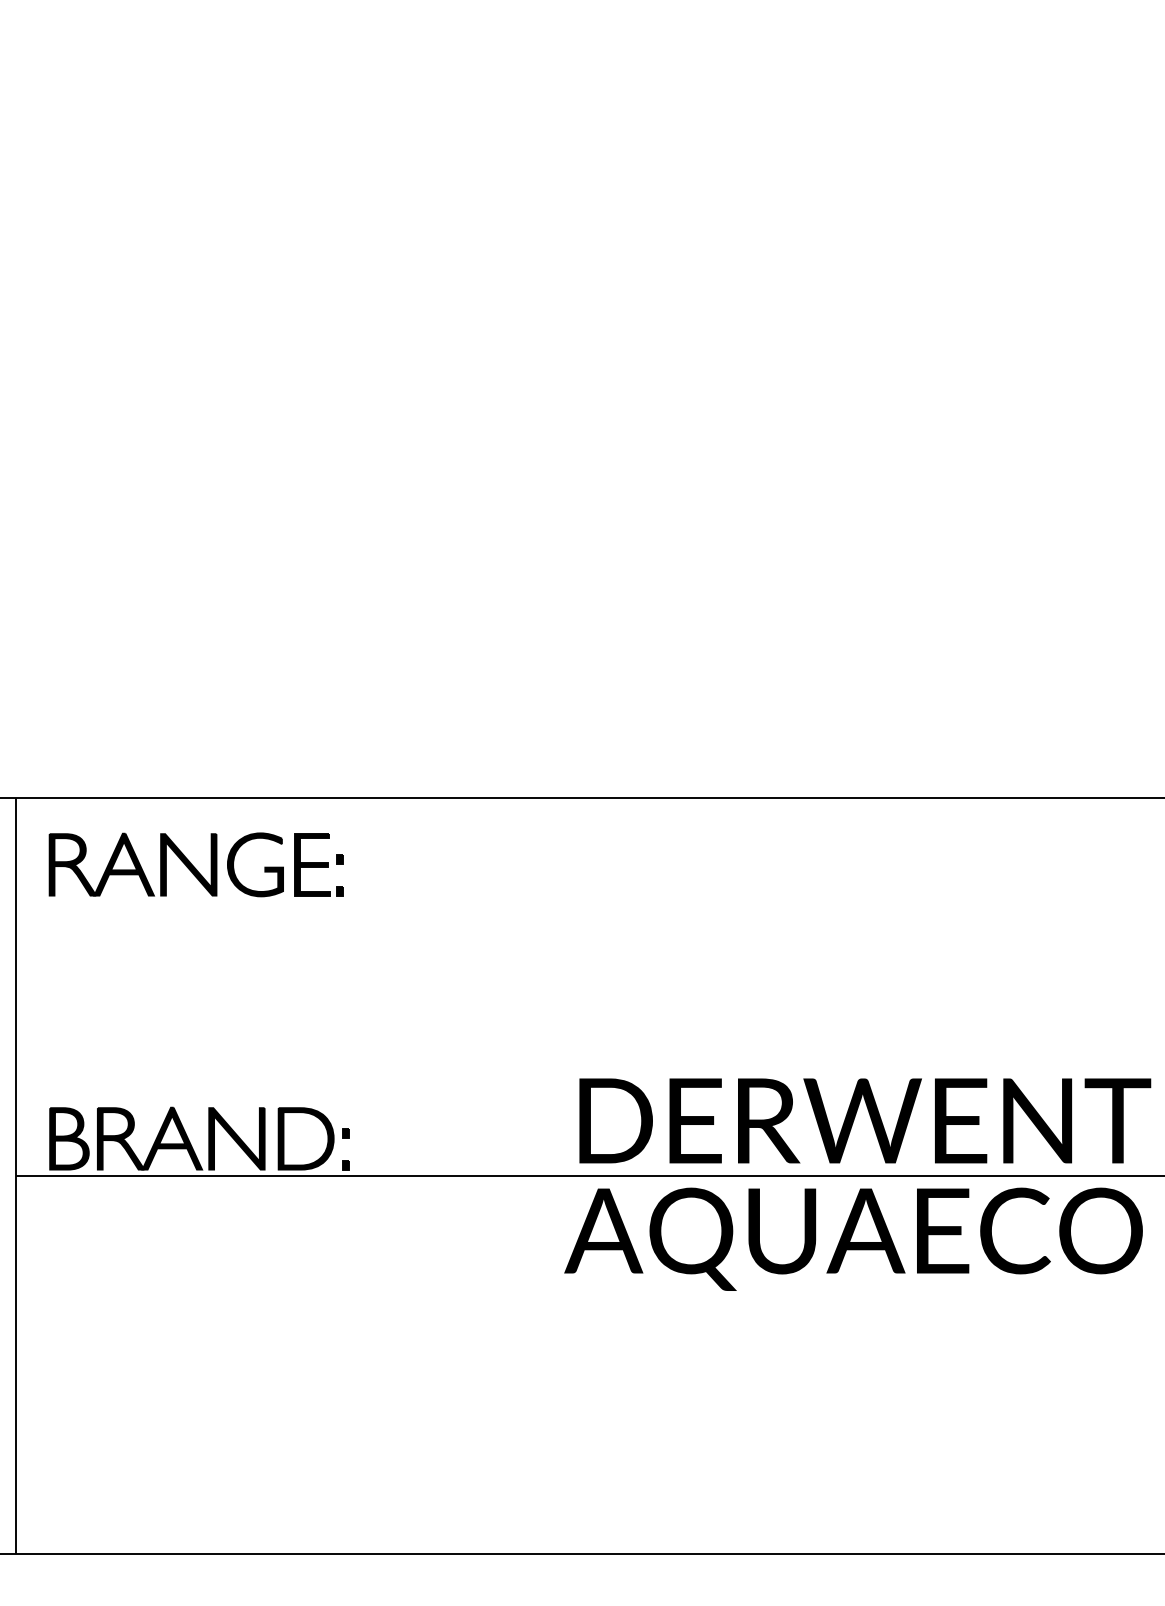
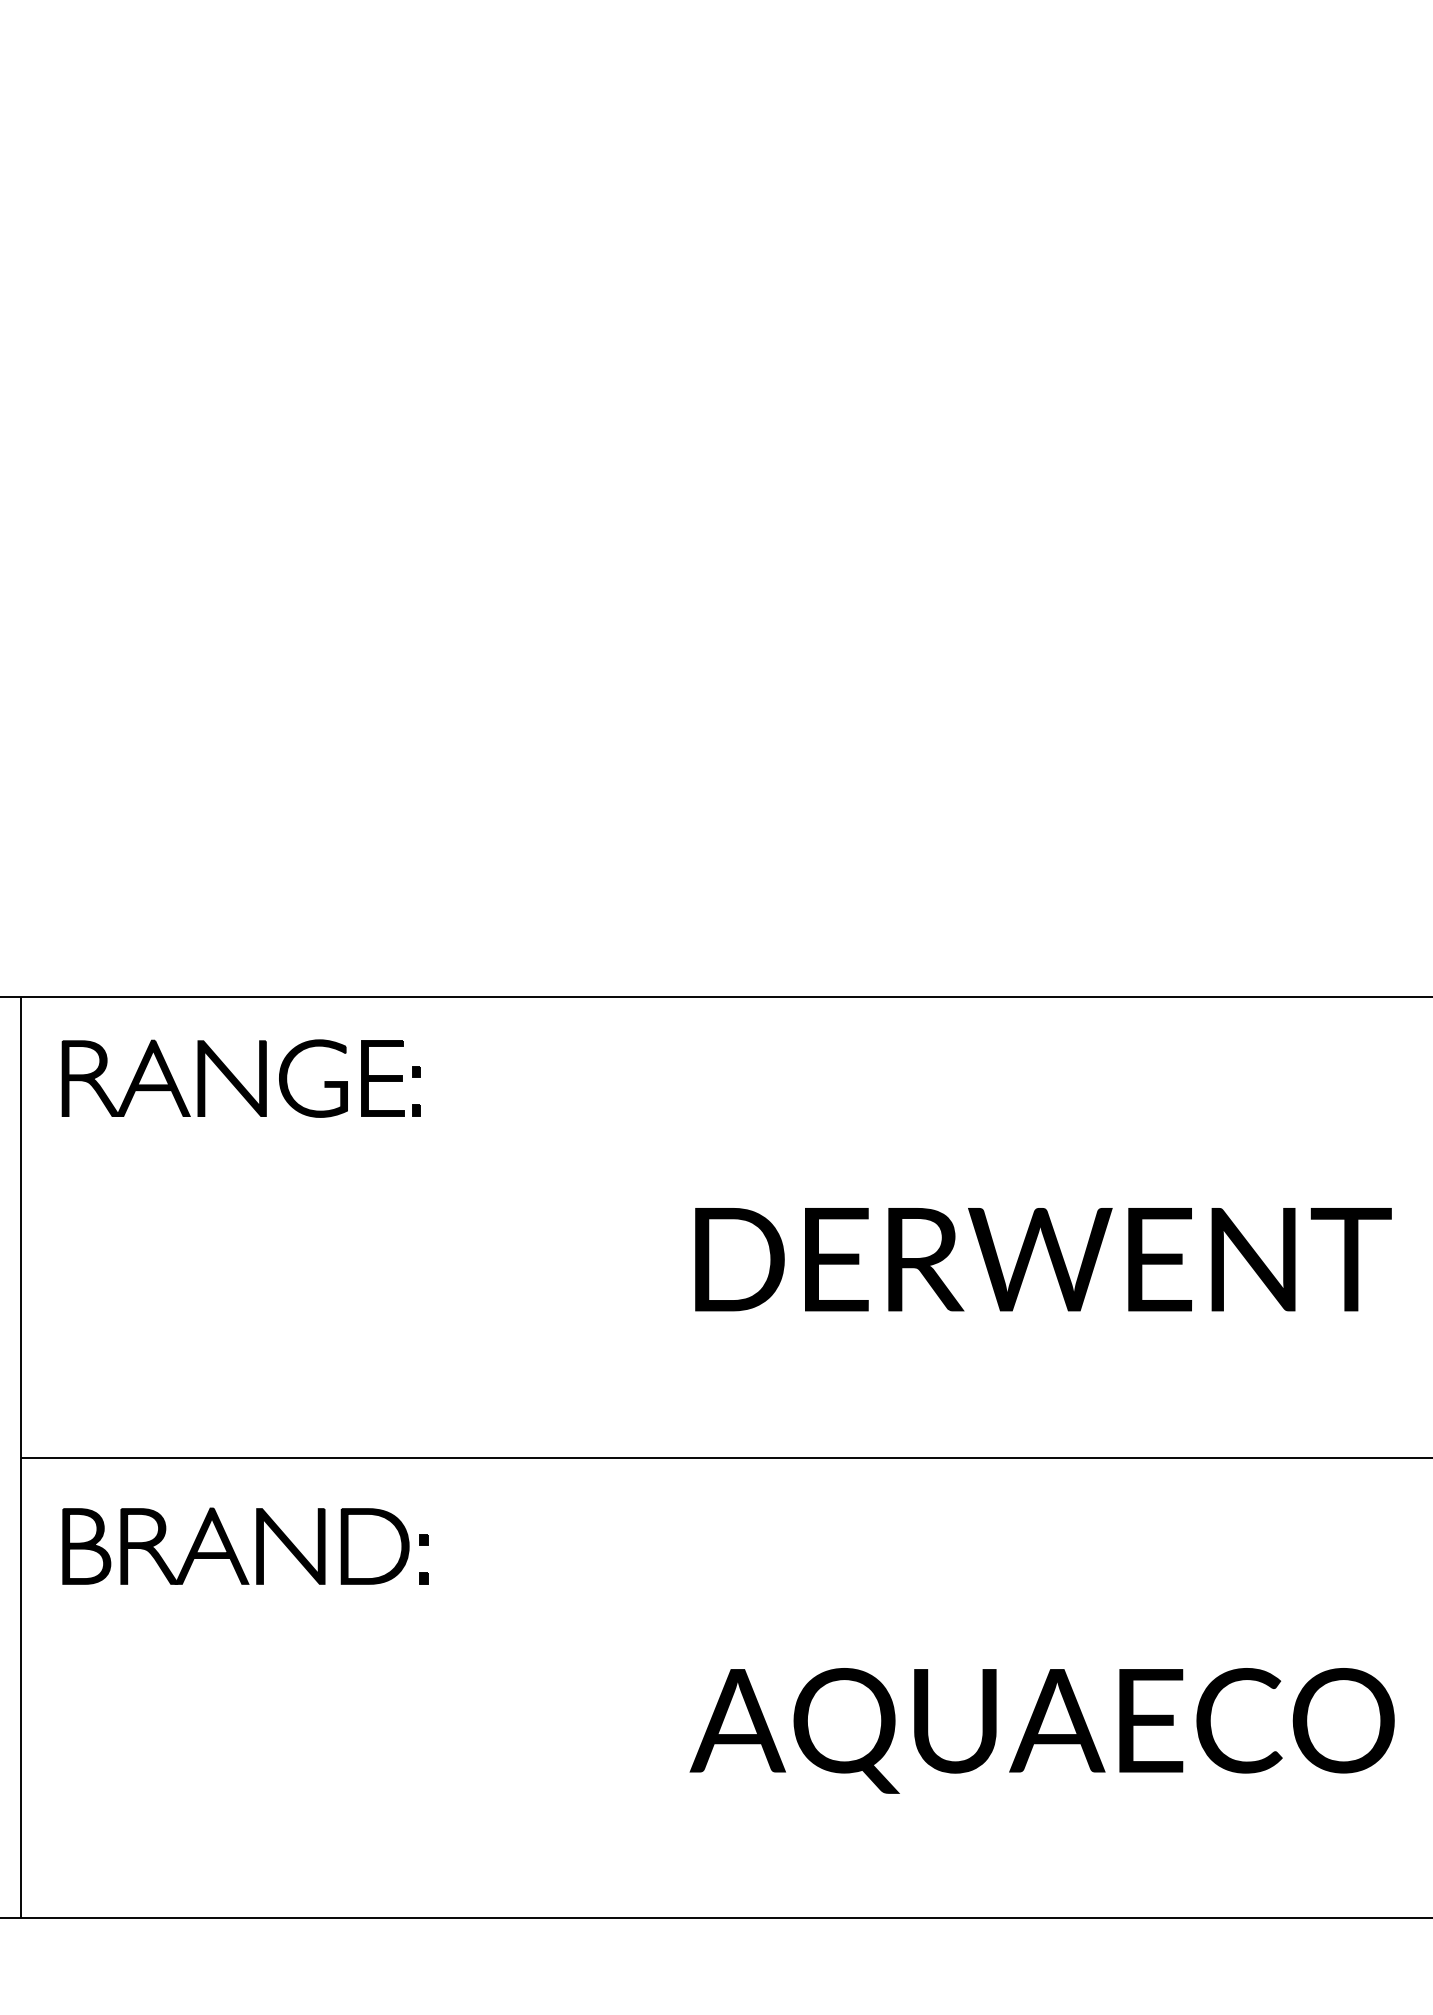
text: (865, 1120) -> (1043, 1259), moved
part: (208, 1138) -> (256, 1545), moved
text: (852, 1239) -> (1041, 1730), moved

